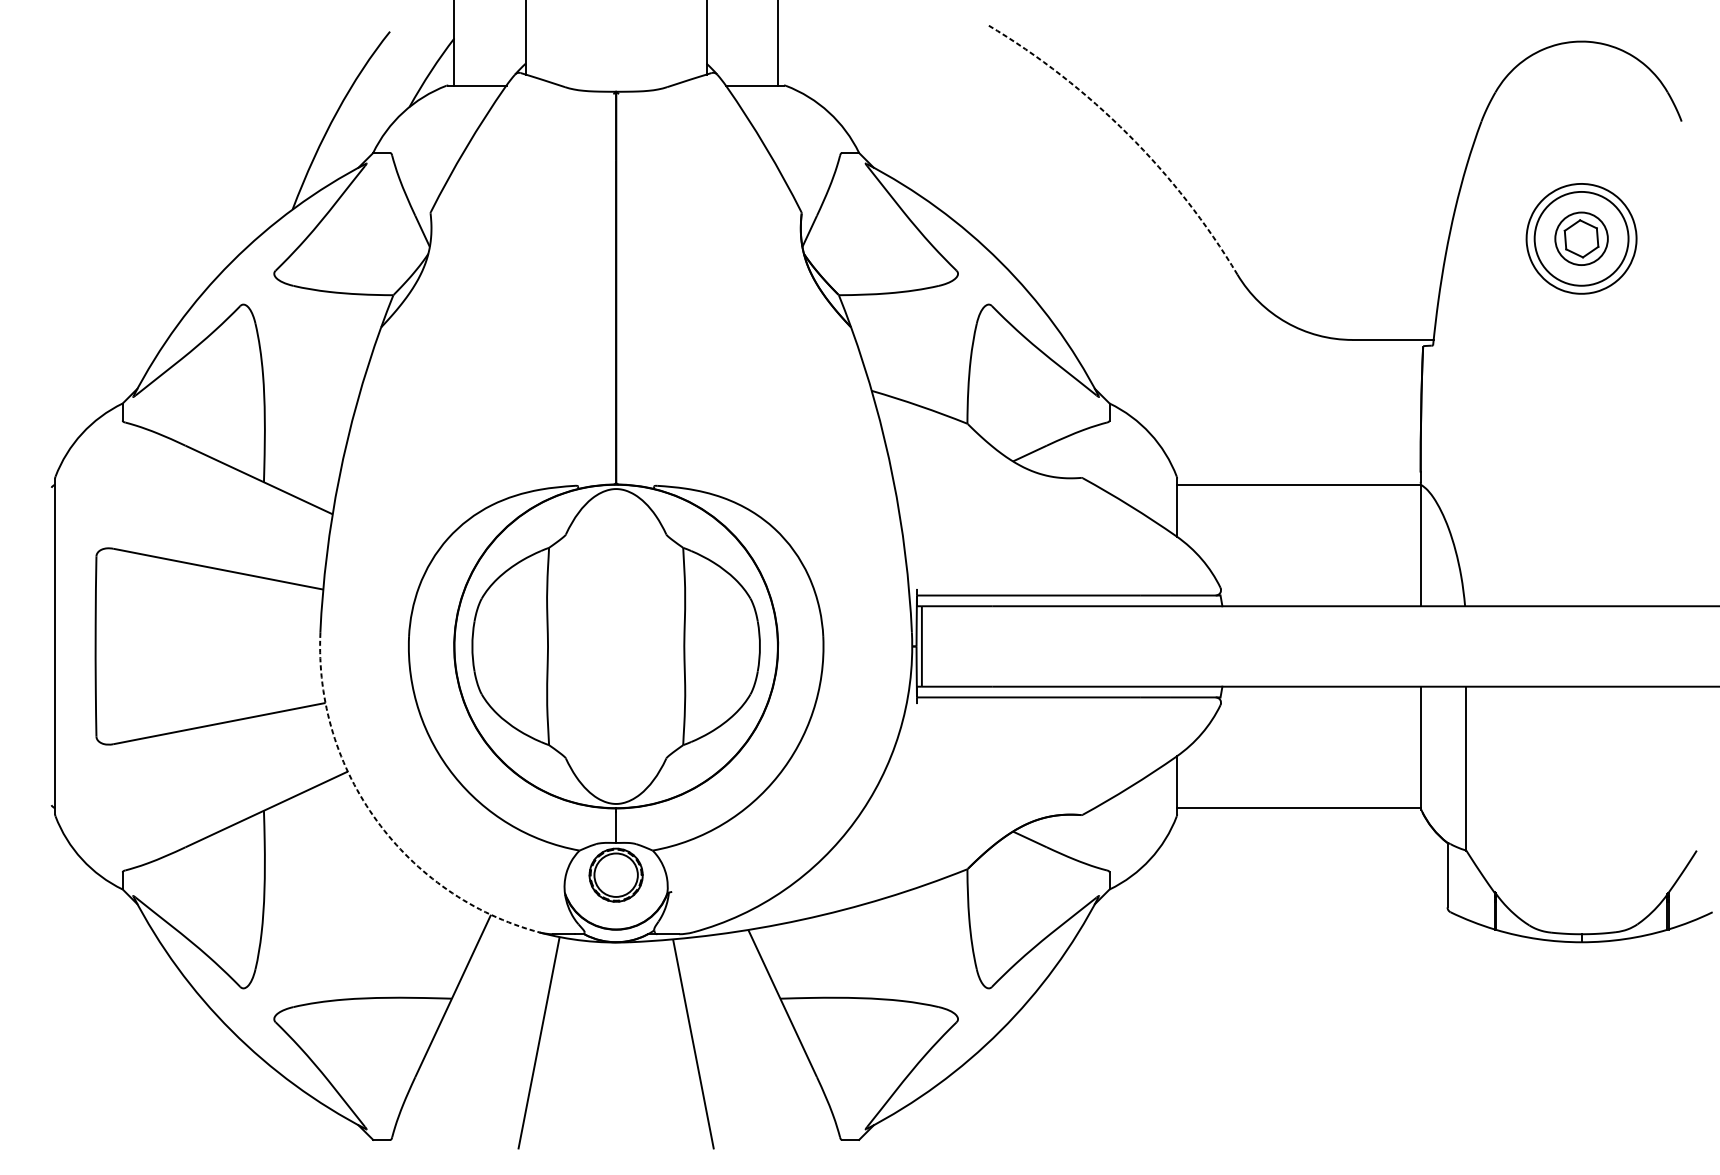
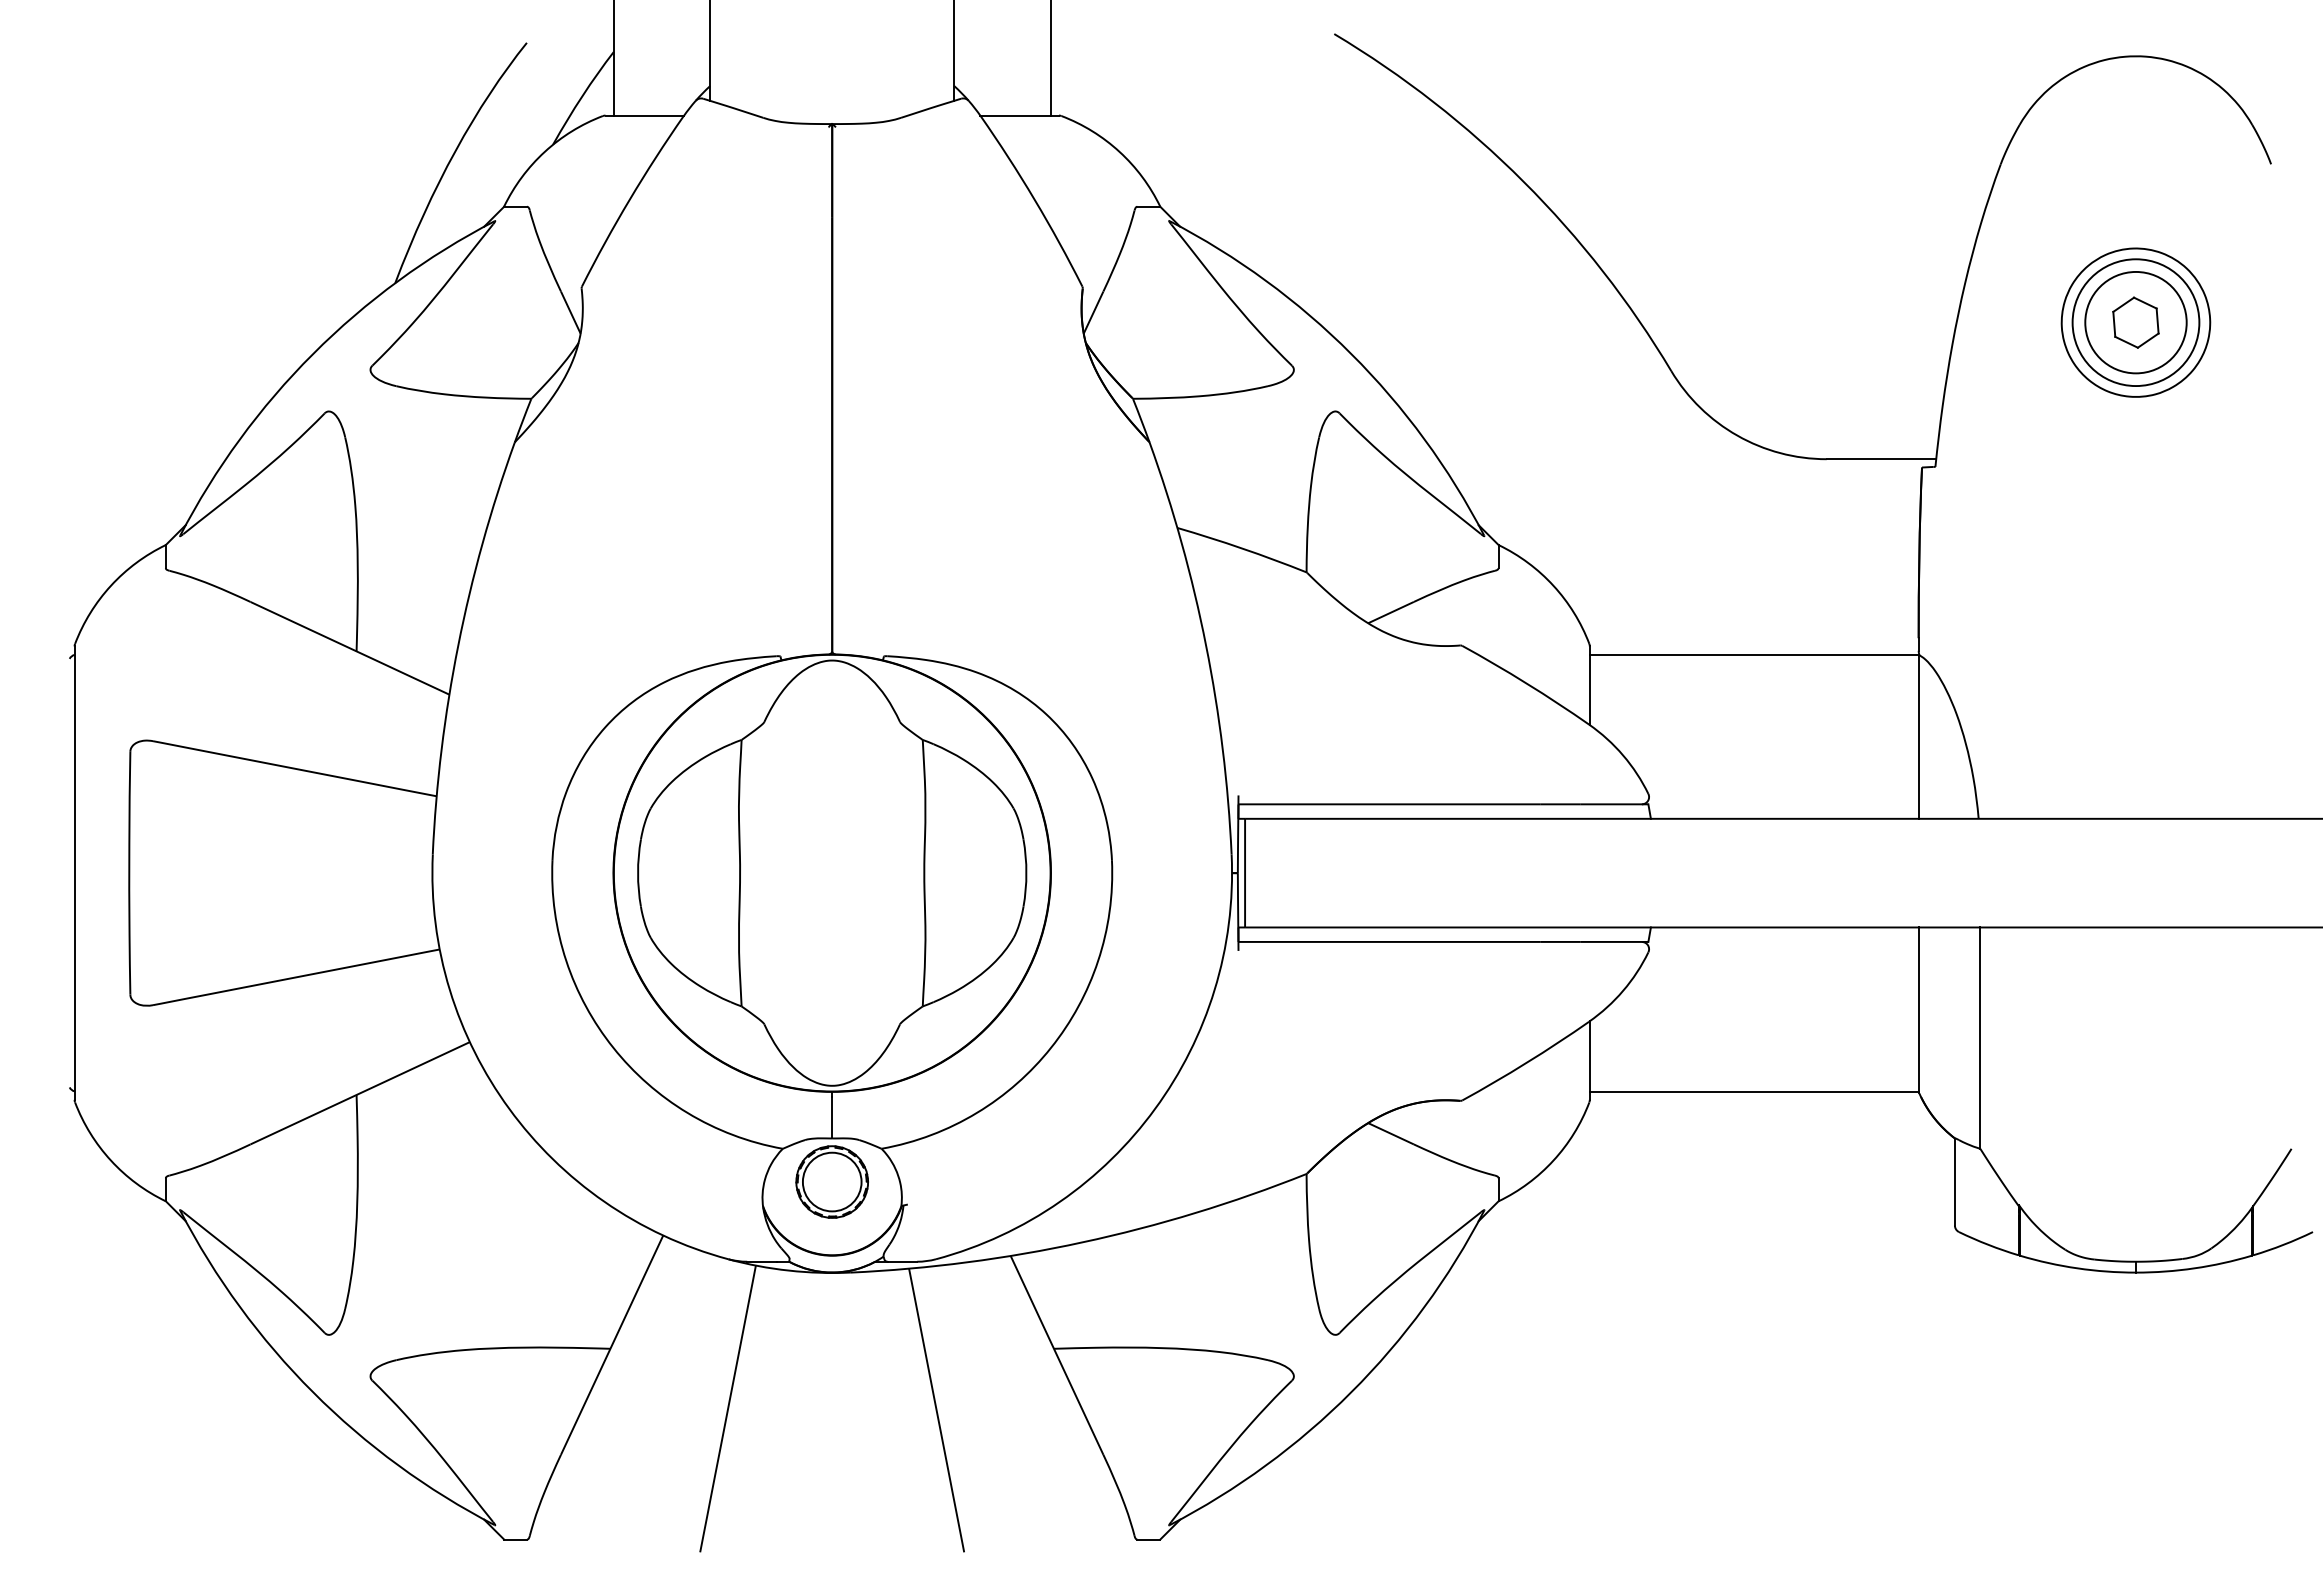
arc: (1128, 134) -> (1523, 181), dashed -> solid
circle: (1581, 238) -> (2135, 322), size x1.43
arc: (377, 820) -> (509, 1108), dashed -> solid

